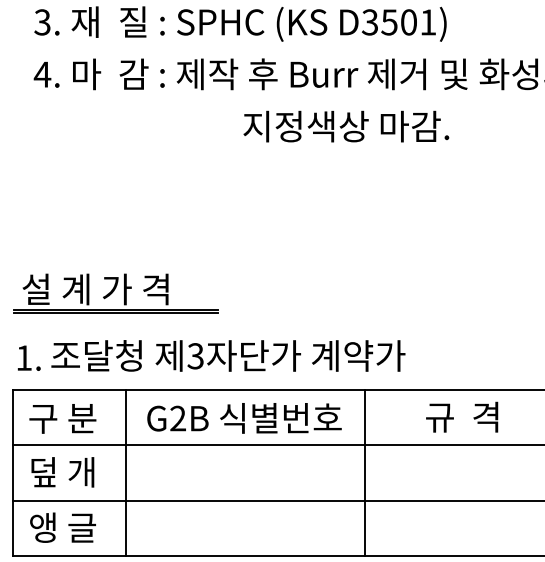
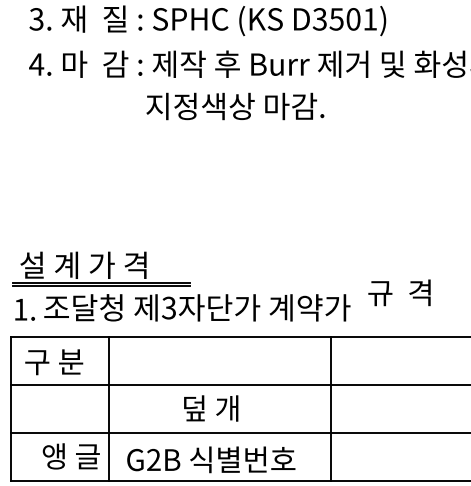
text: (346, 126) -> (235, 106), moved
part: (116, 293) -> (101, 268), moved
text: (462, 416) -> (399, 292), moved
text: (244, 418) -> (211, 459), moved
text: (63, 472) -> (211, 408), moved
line: (364, 473) -> (330, 409), moved
text: (62, 527) -> (70, 456), moved

